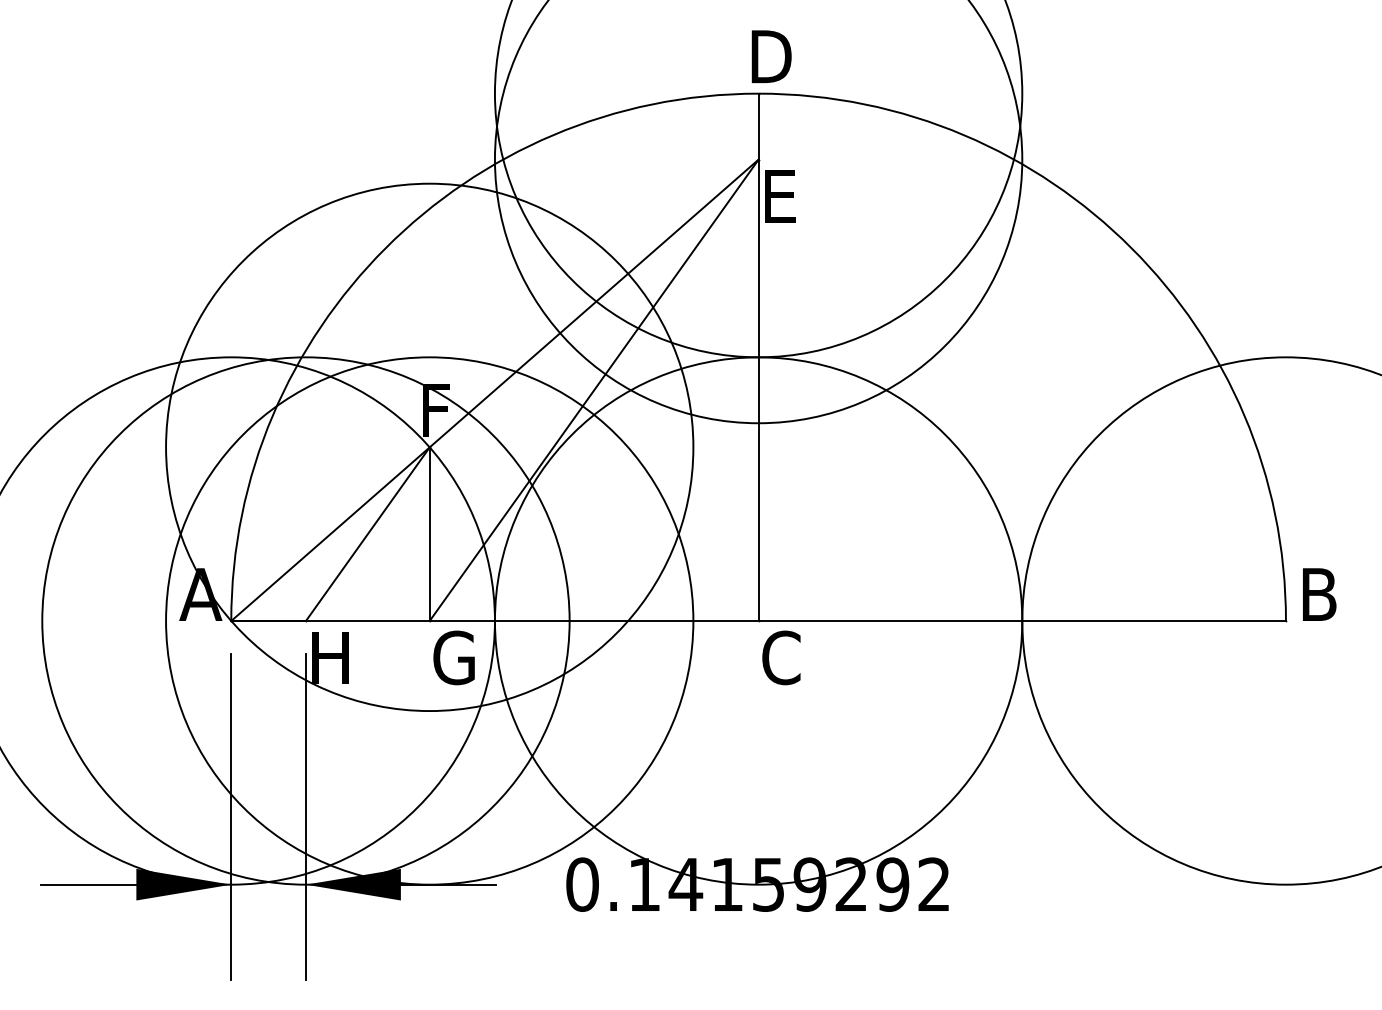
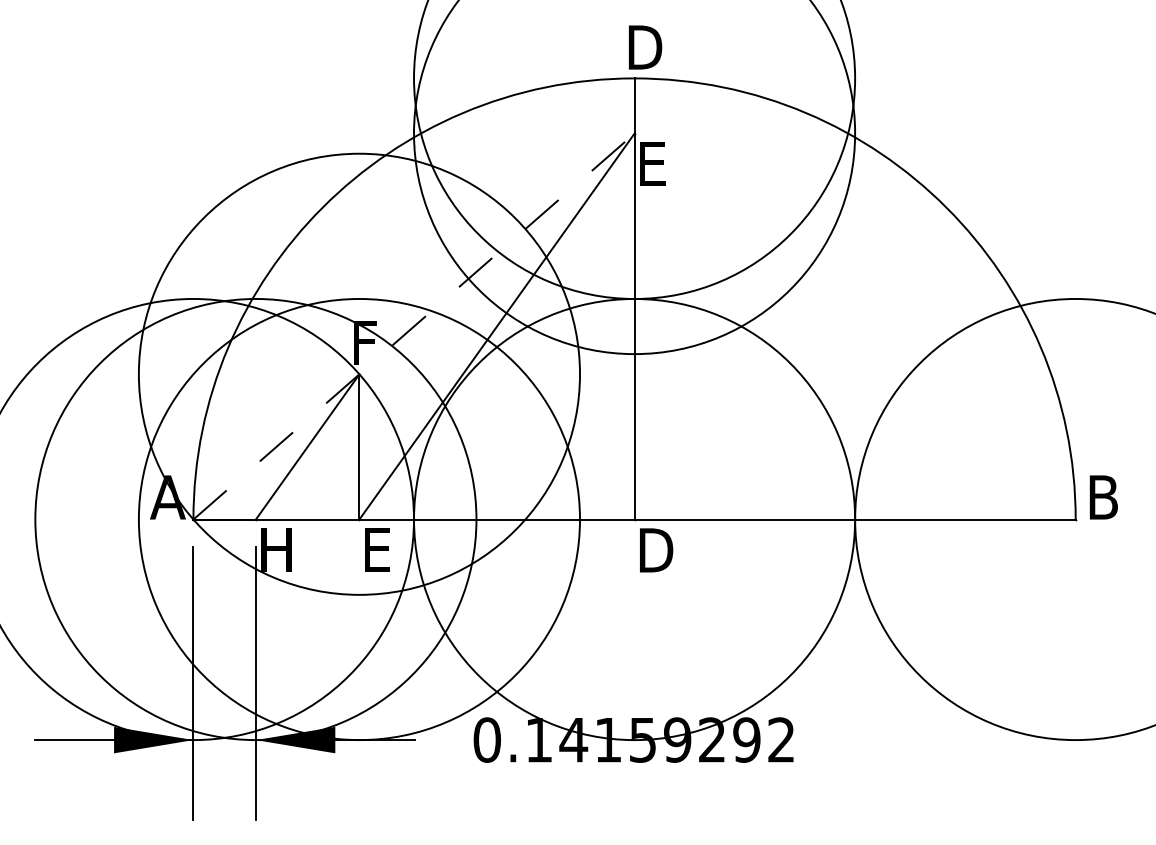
line: (495, 389) -> (414, 325), solid -> dashed
text: (453, 657) -> (379, 550), G -> E
text: (783, 657) -> (655, 550), C -> D

